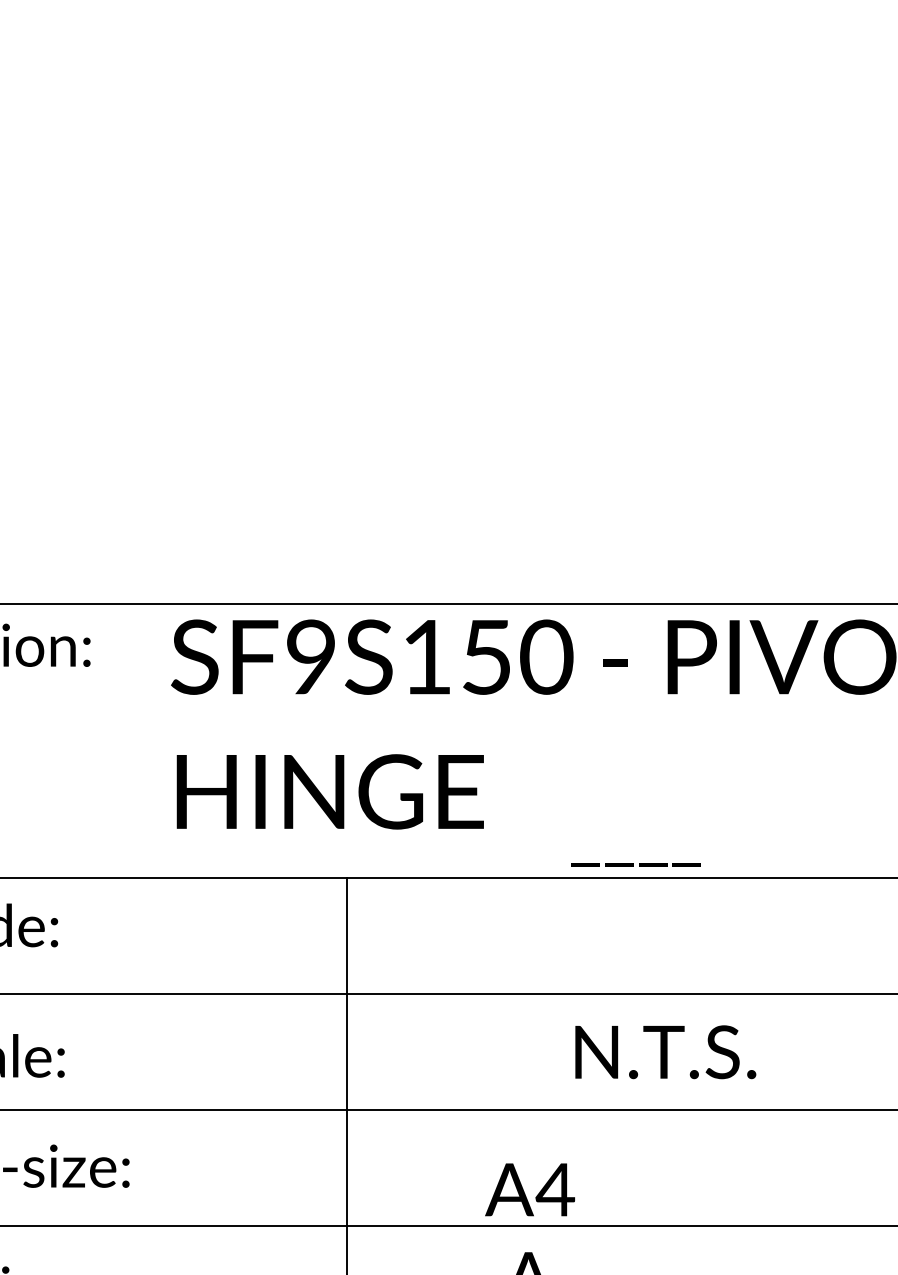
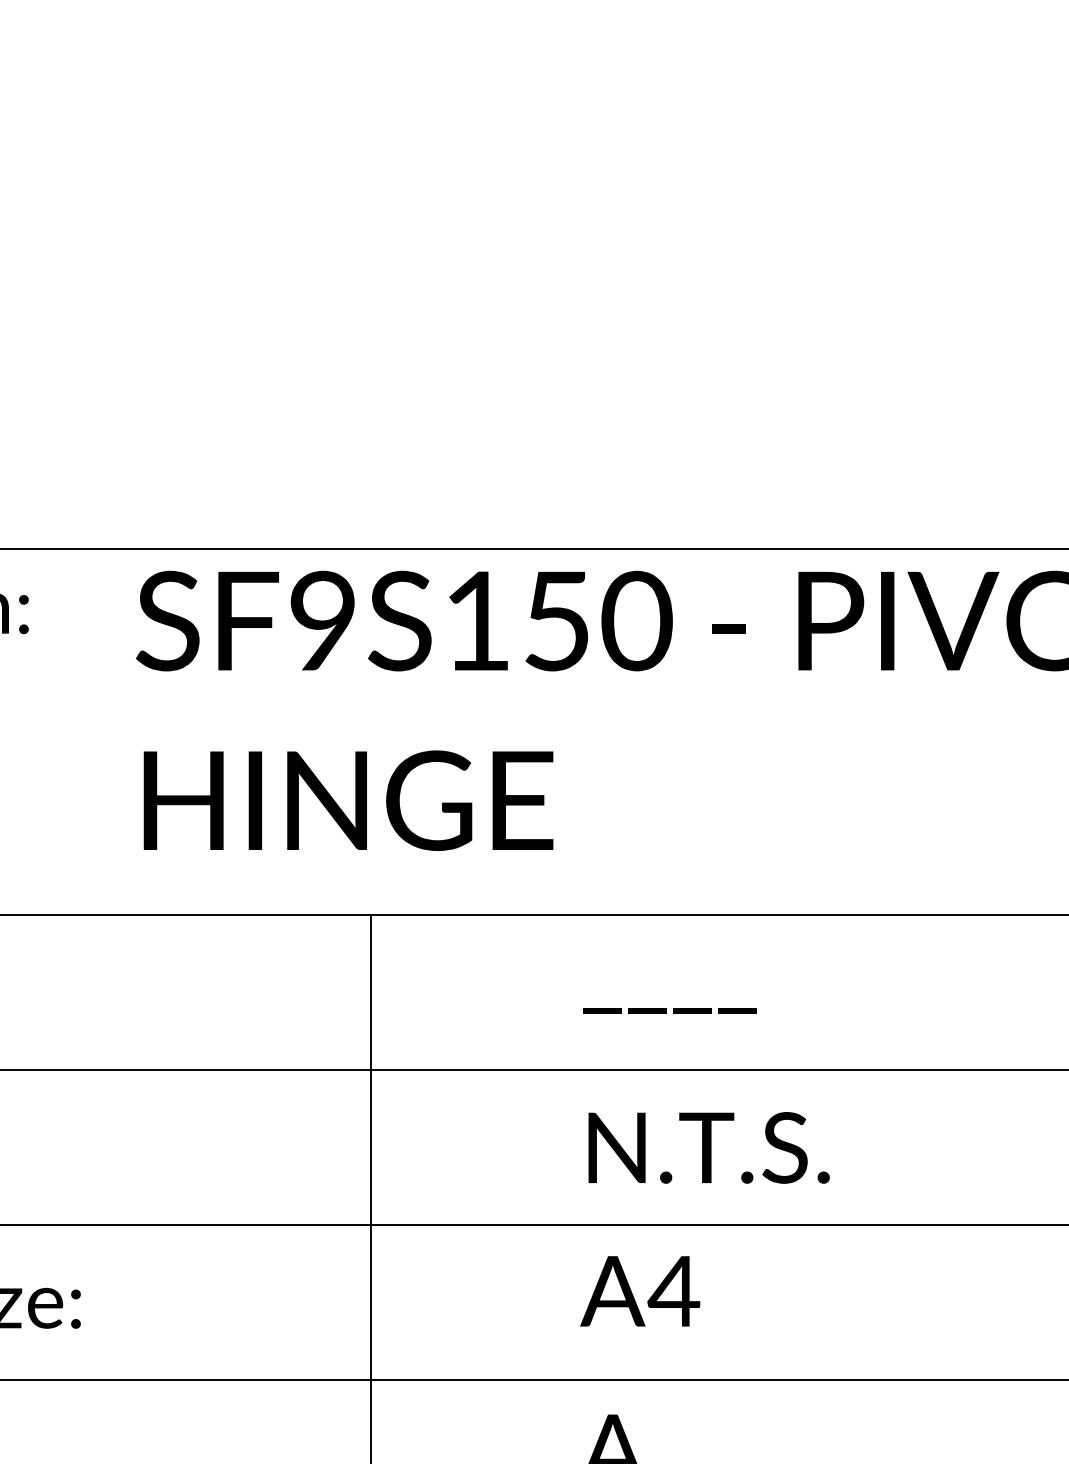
text: (635, 864) -> (668, 1010), moved
text: (665, 1052) -> (708, 1148), moved
text: (529, 1189) -> (639, 1290), moved

